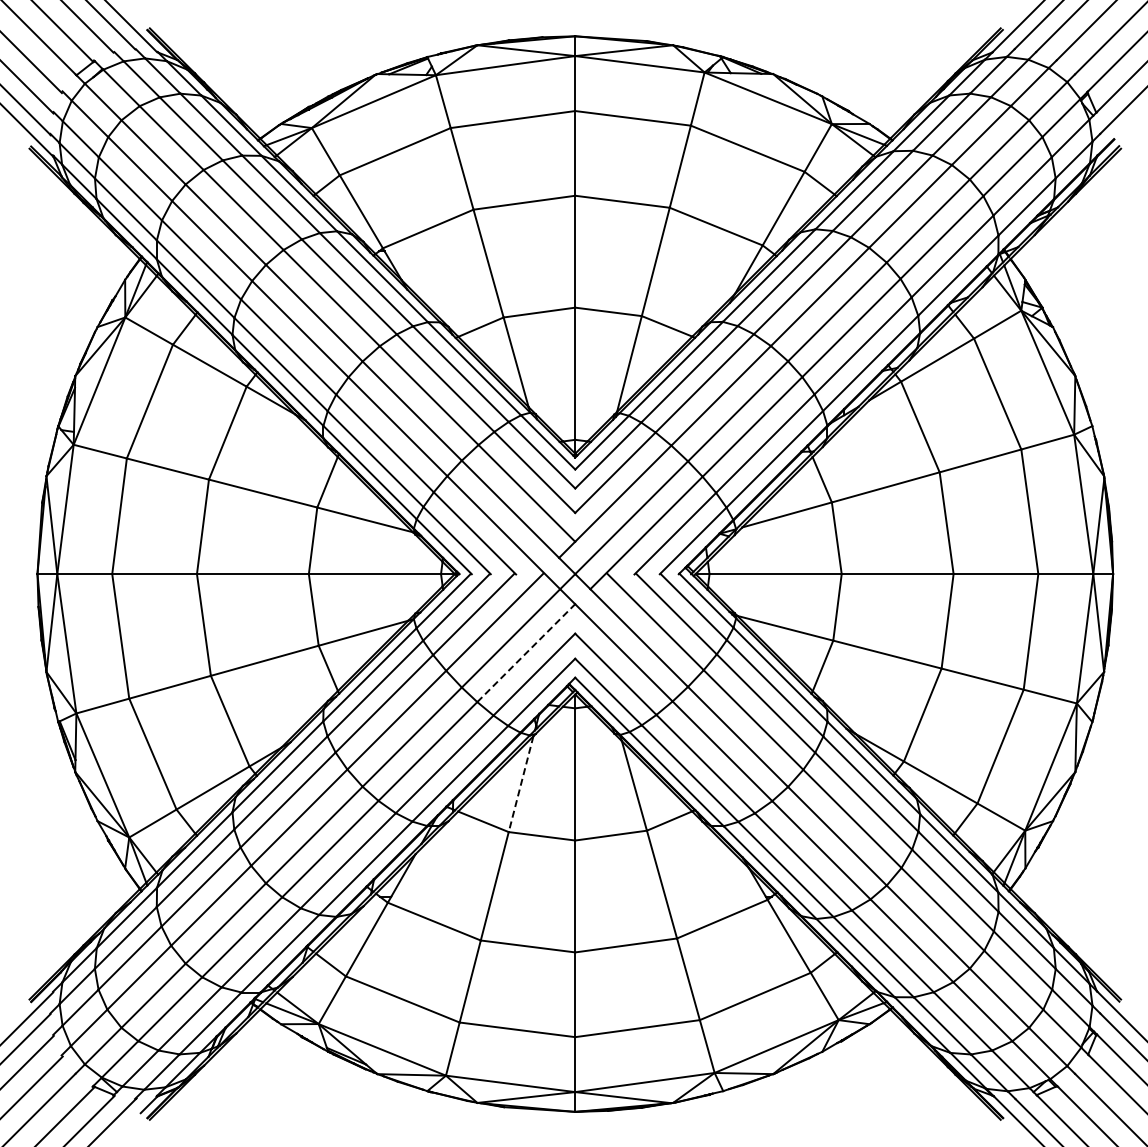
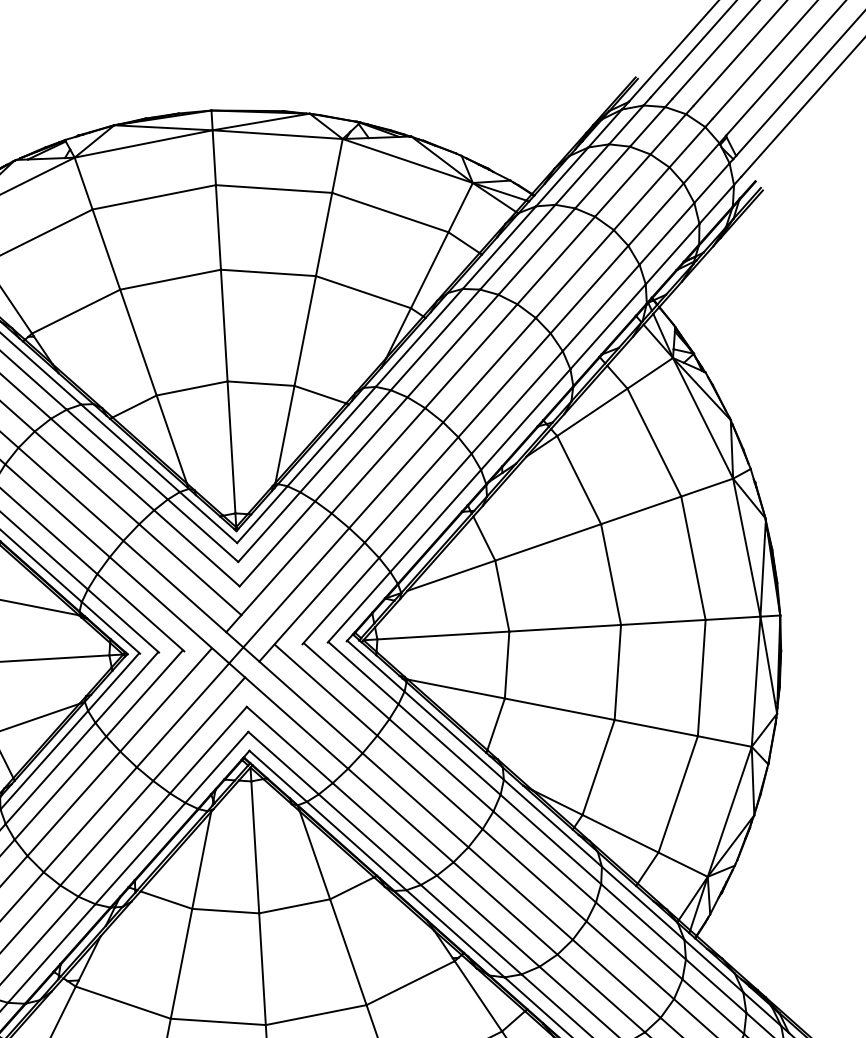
line: (526, 652) -> (199, 728), dashed -> solid
line: (520, 784) -> (201, 860), dashed -> solid

